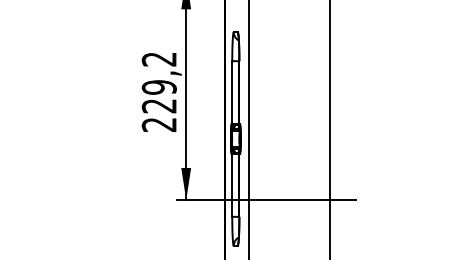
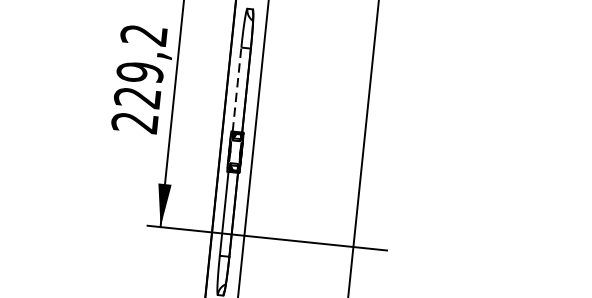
line: (232, 92) -> (237, 89), solid -> dashed

